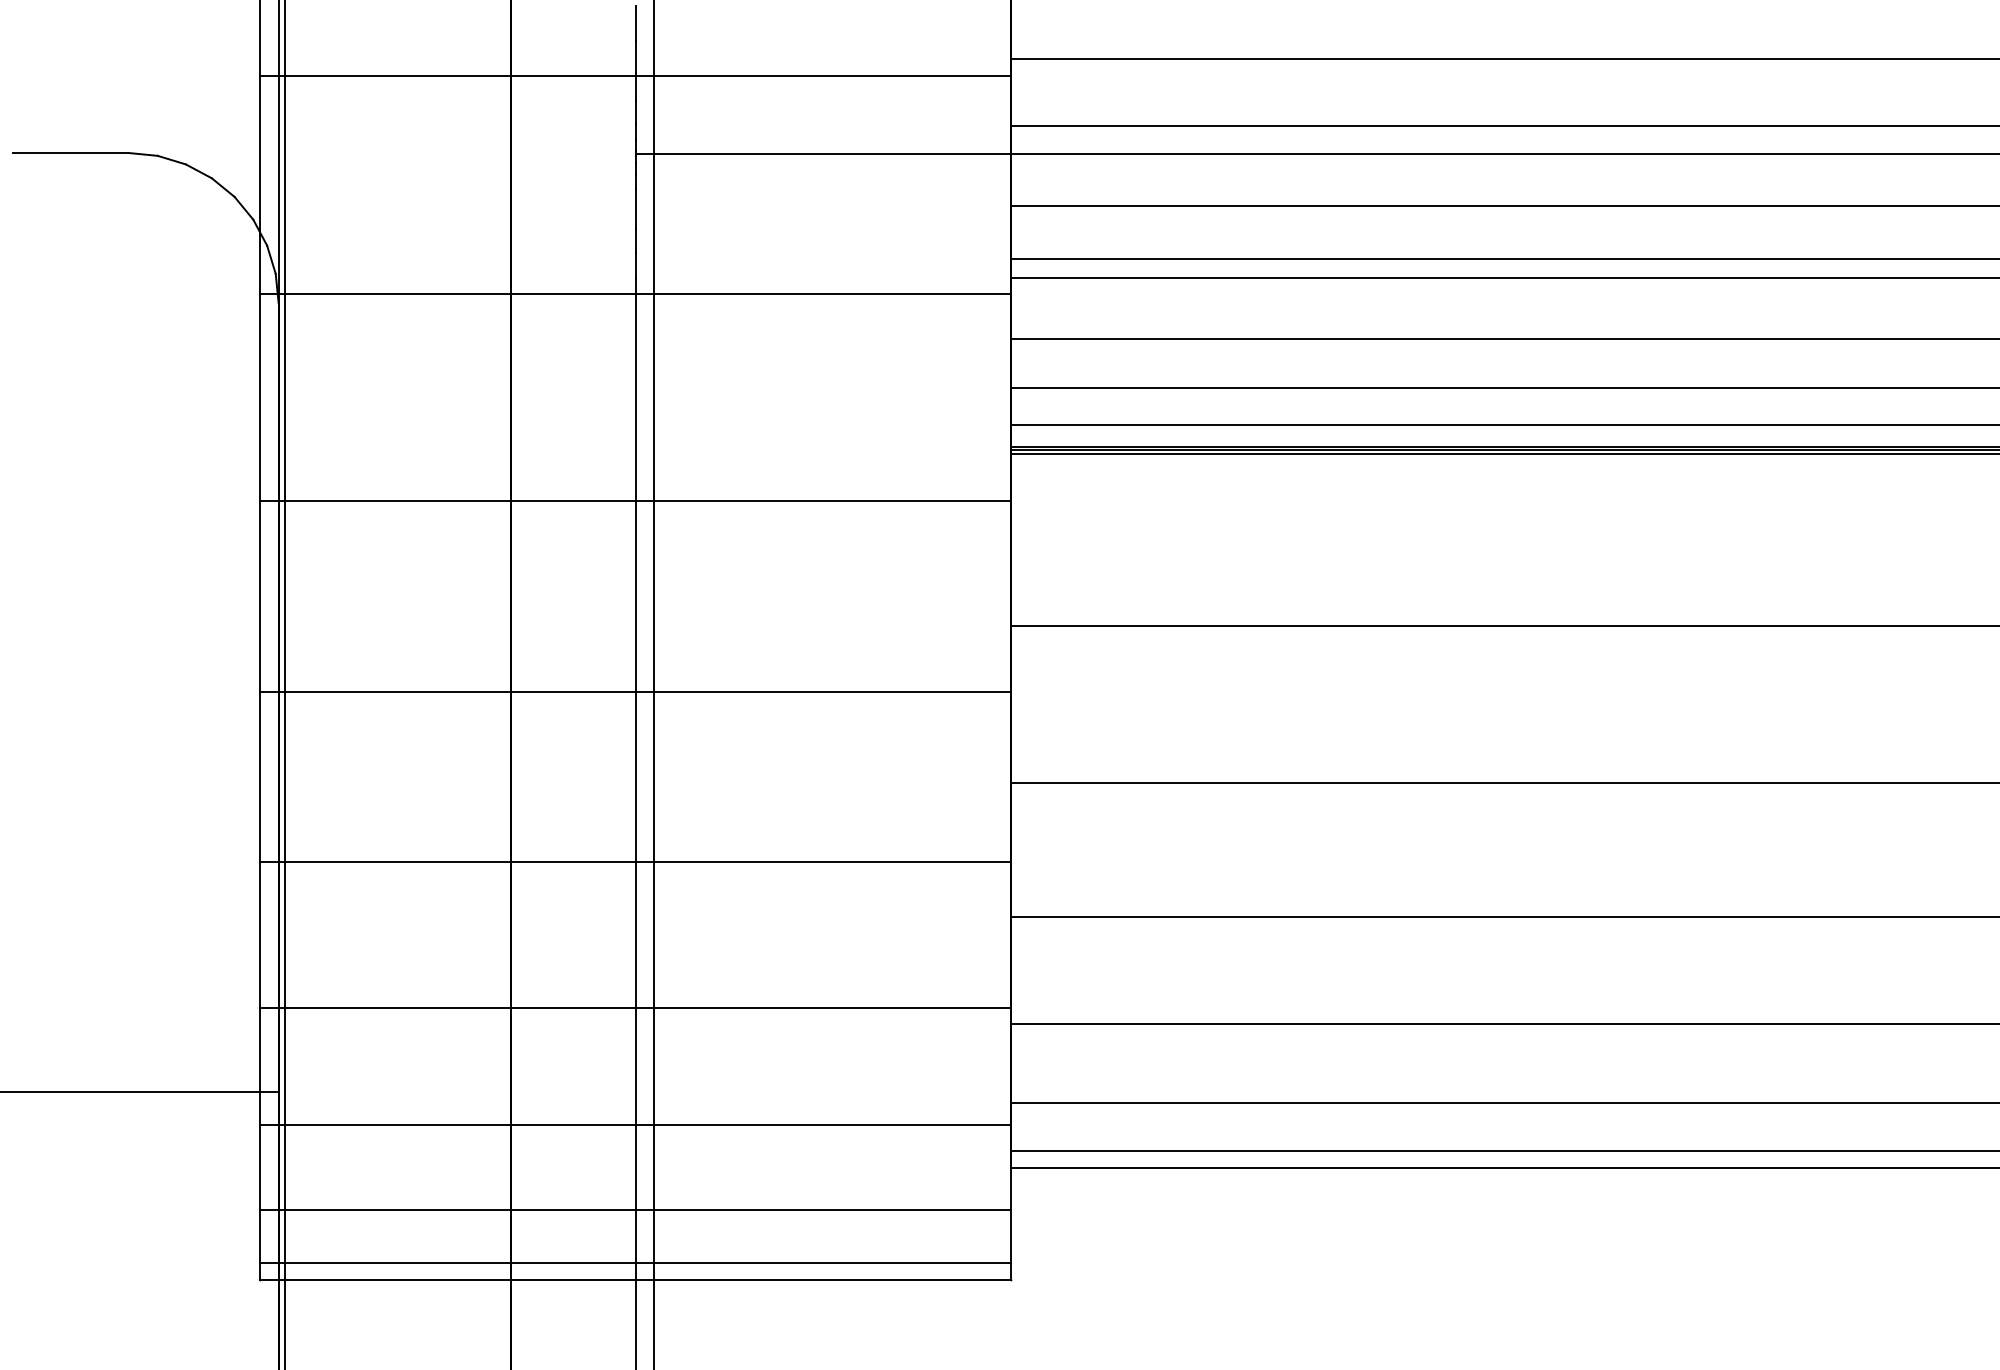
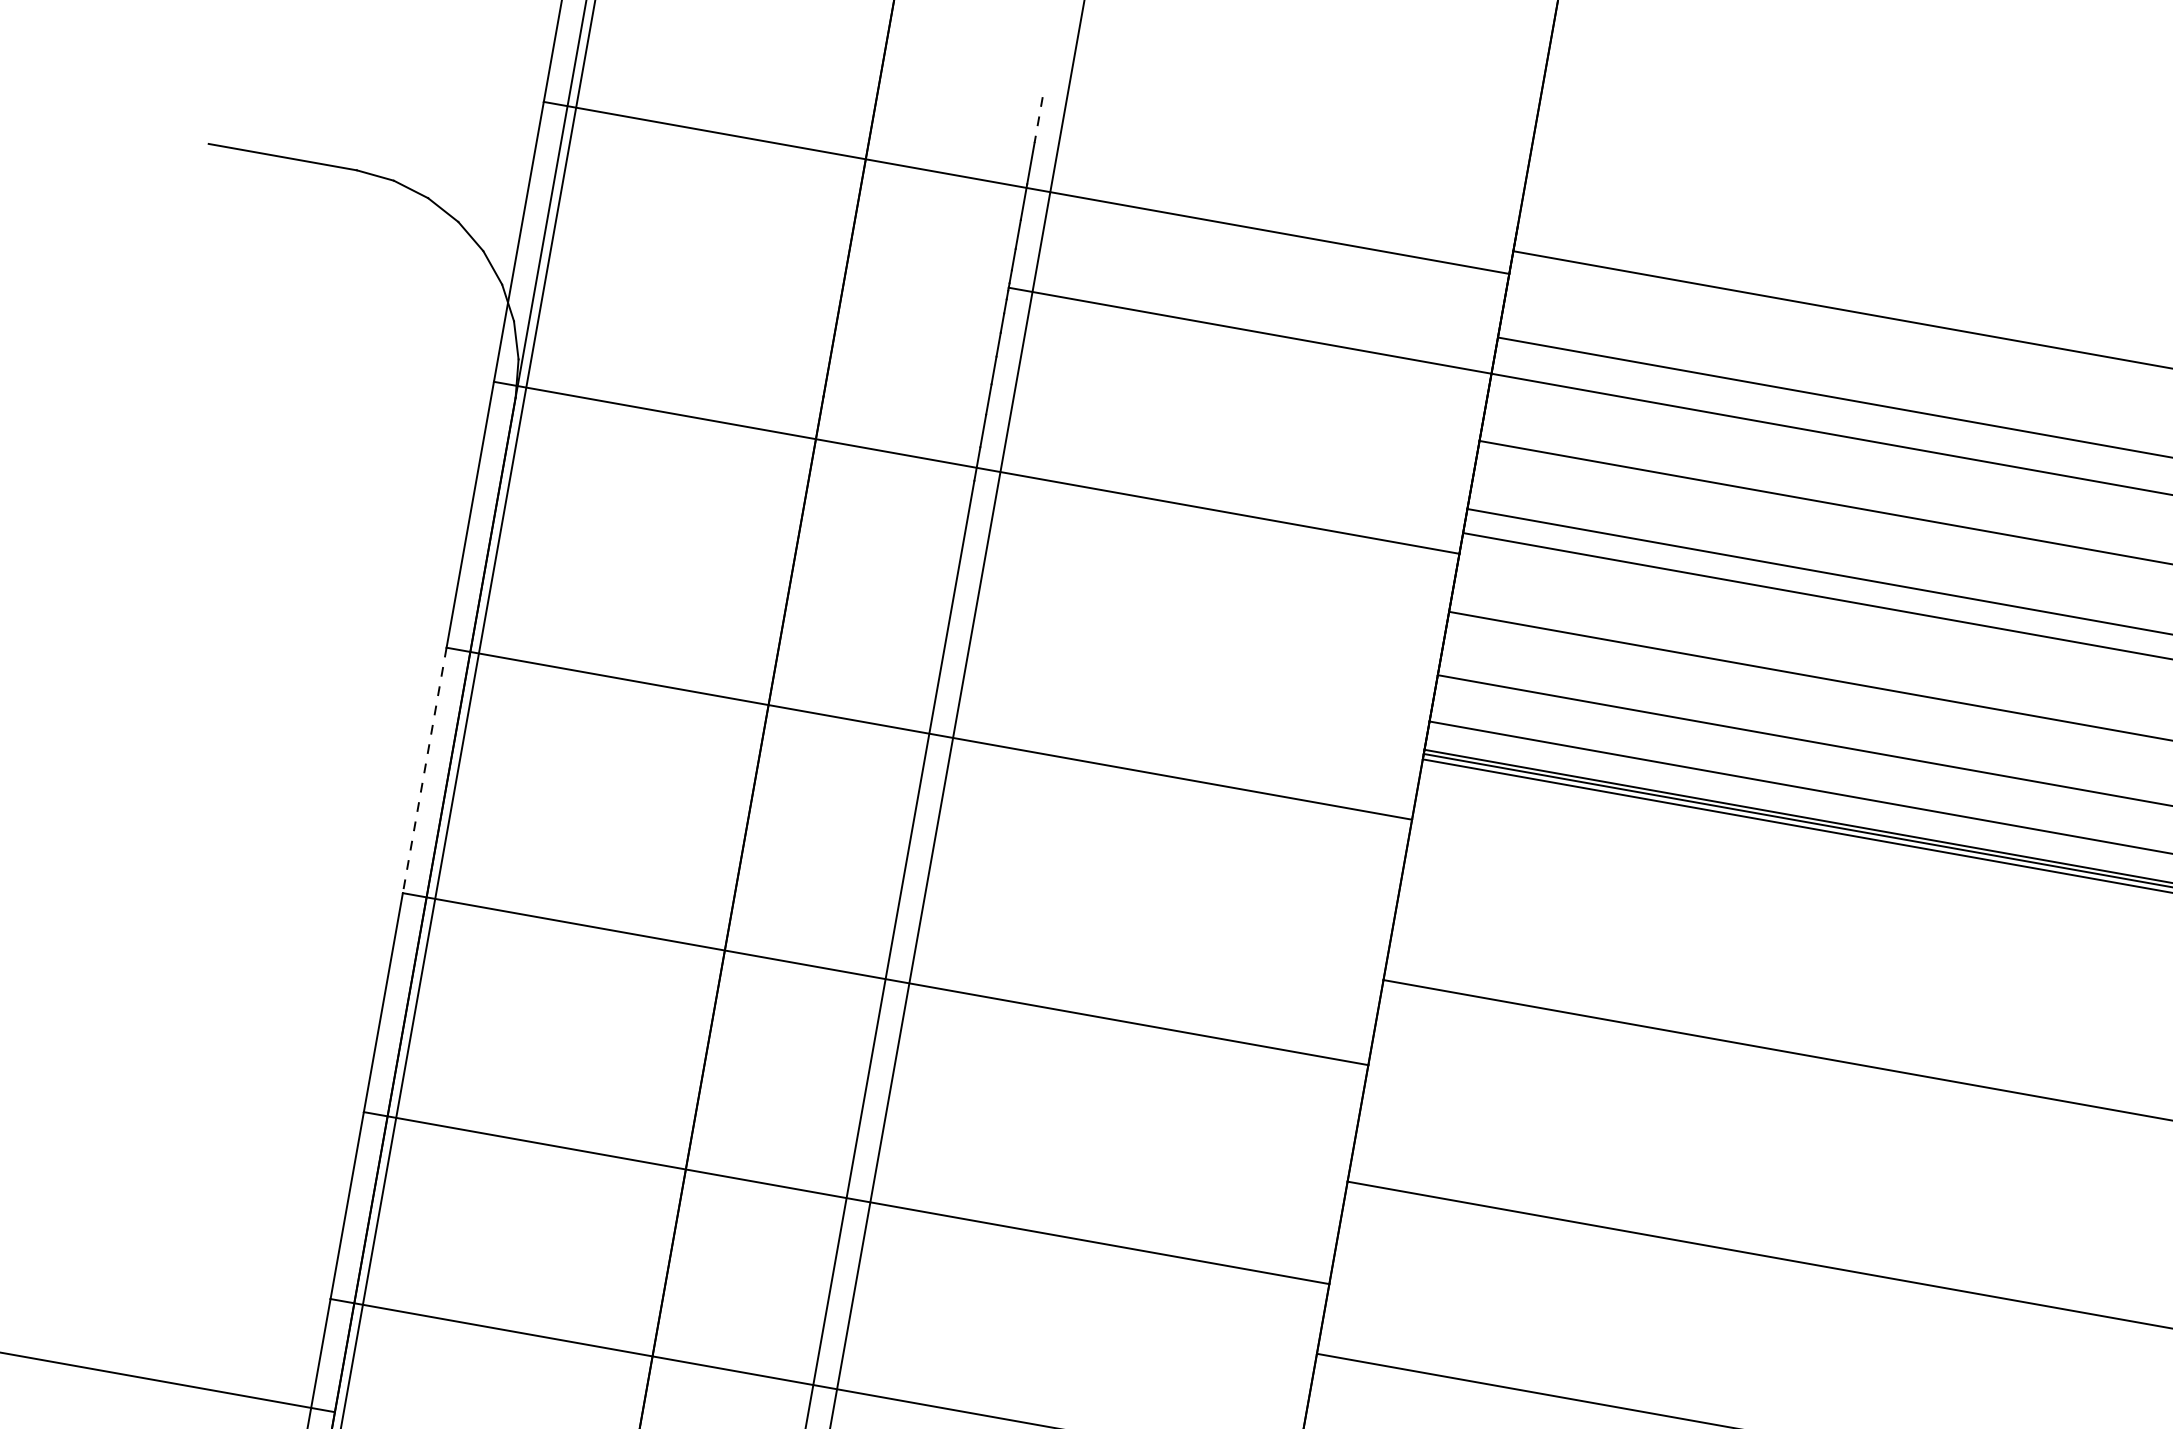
line: (635, 23) -> (1038, 120), solid -> dashed
line: (260, 596) -> (425, 770), solid -> dashed

